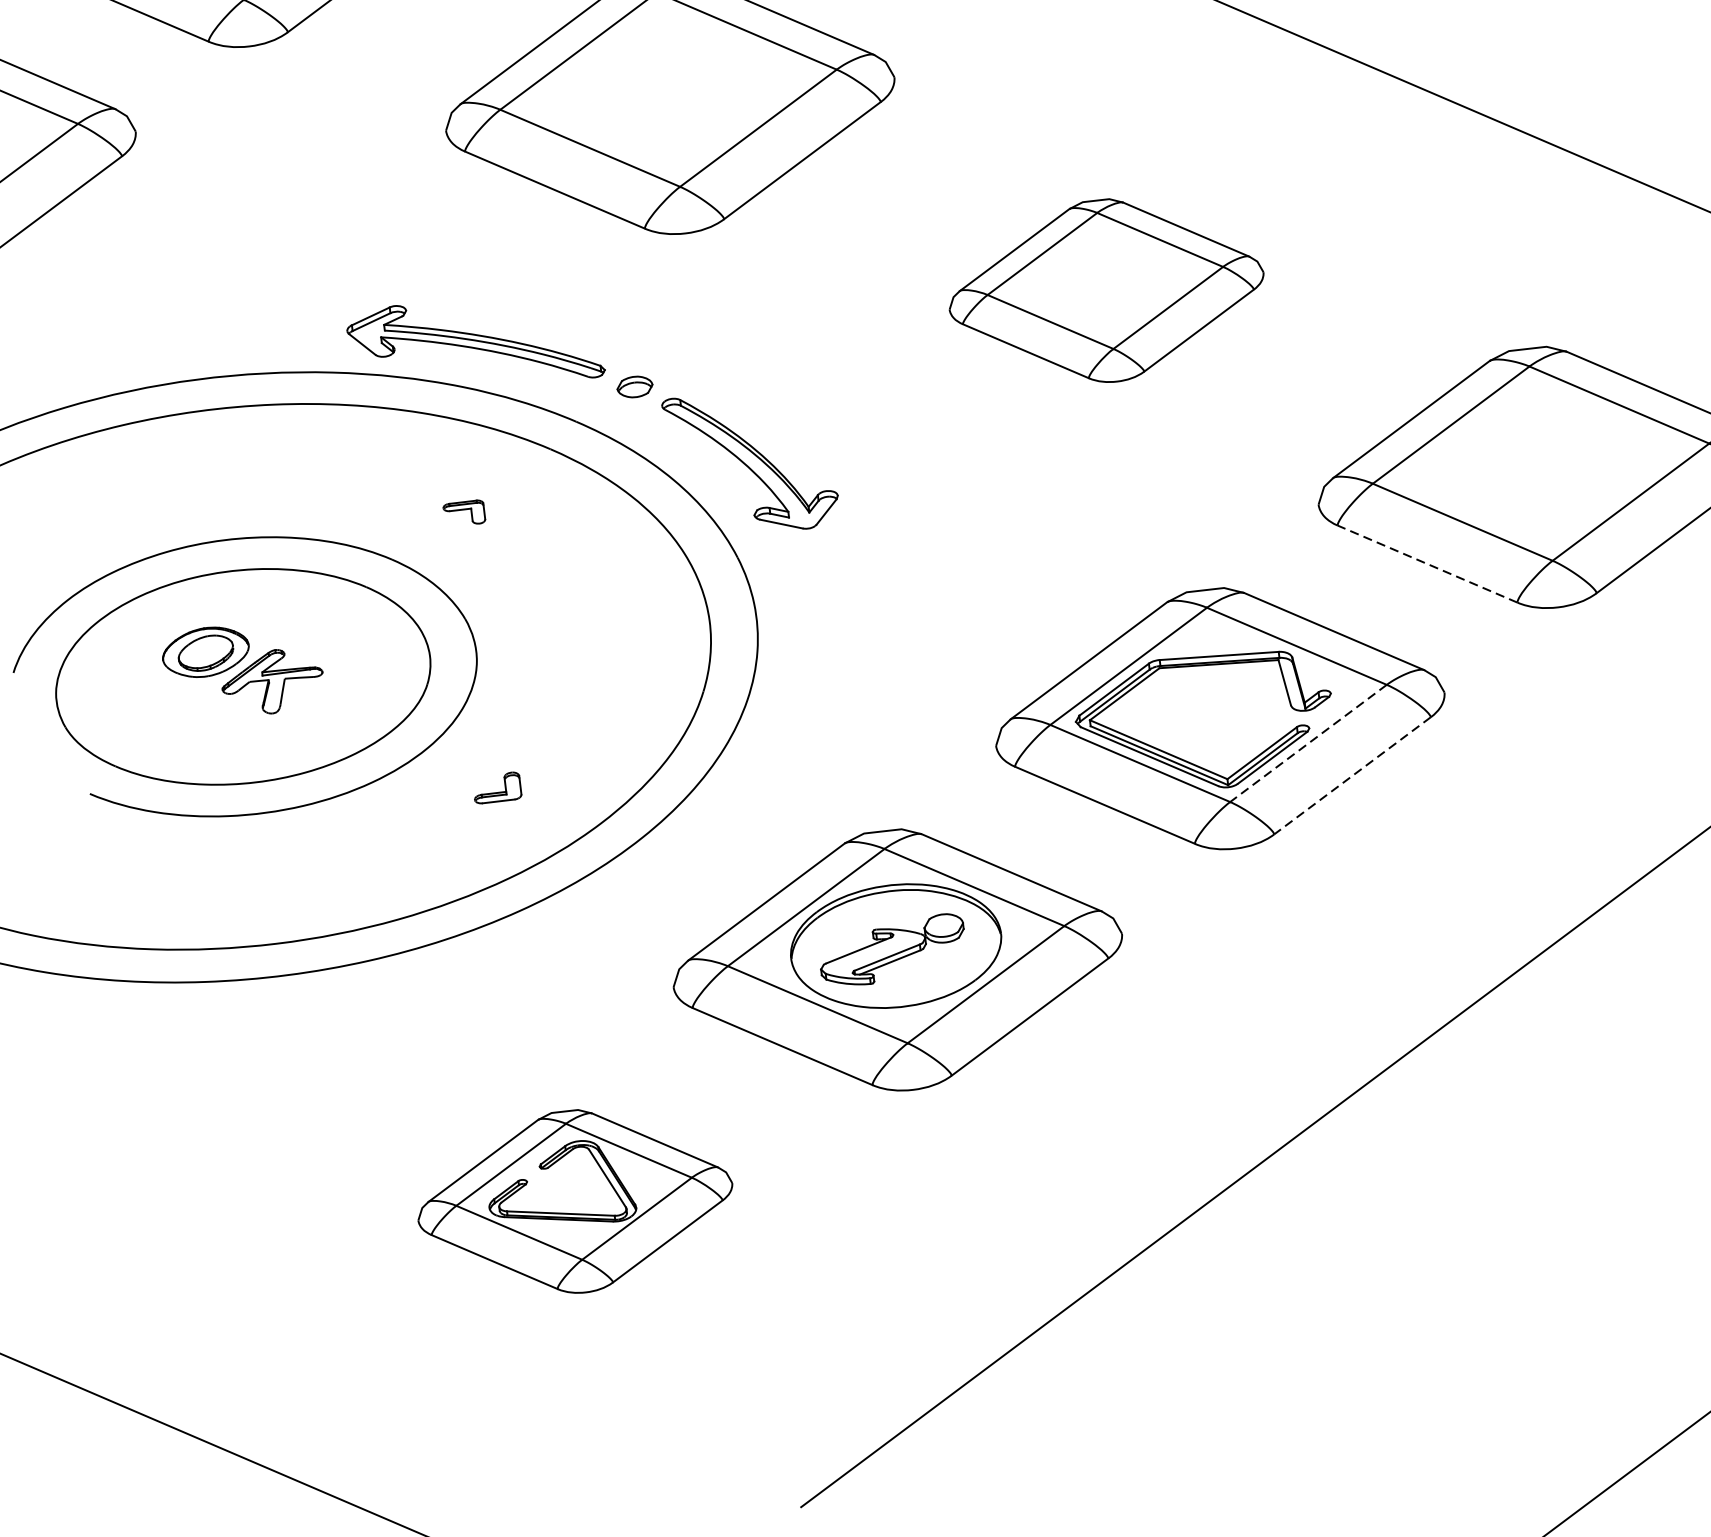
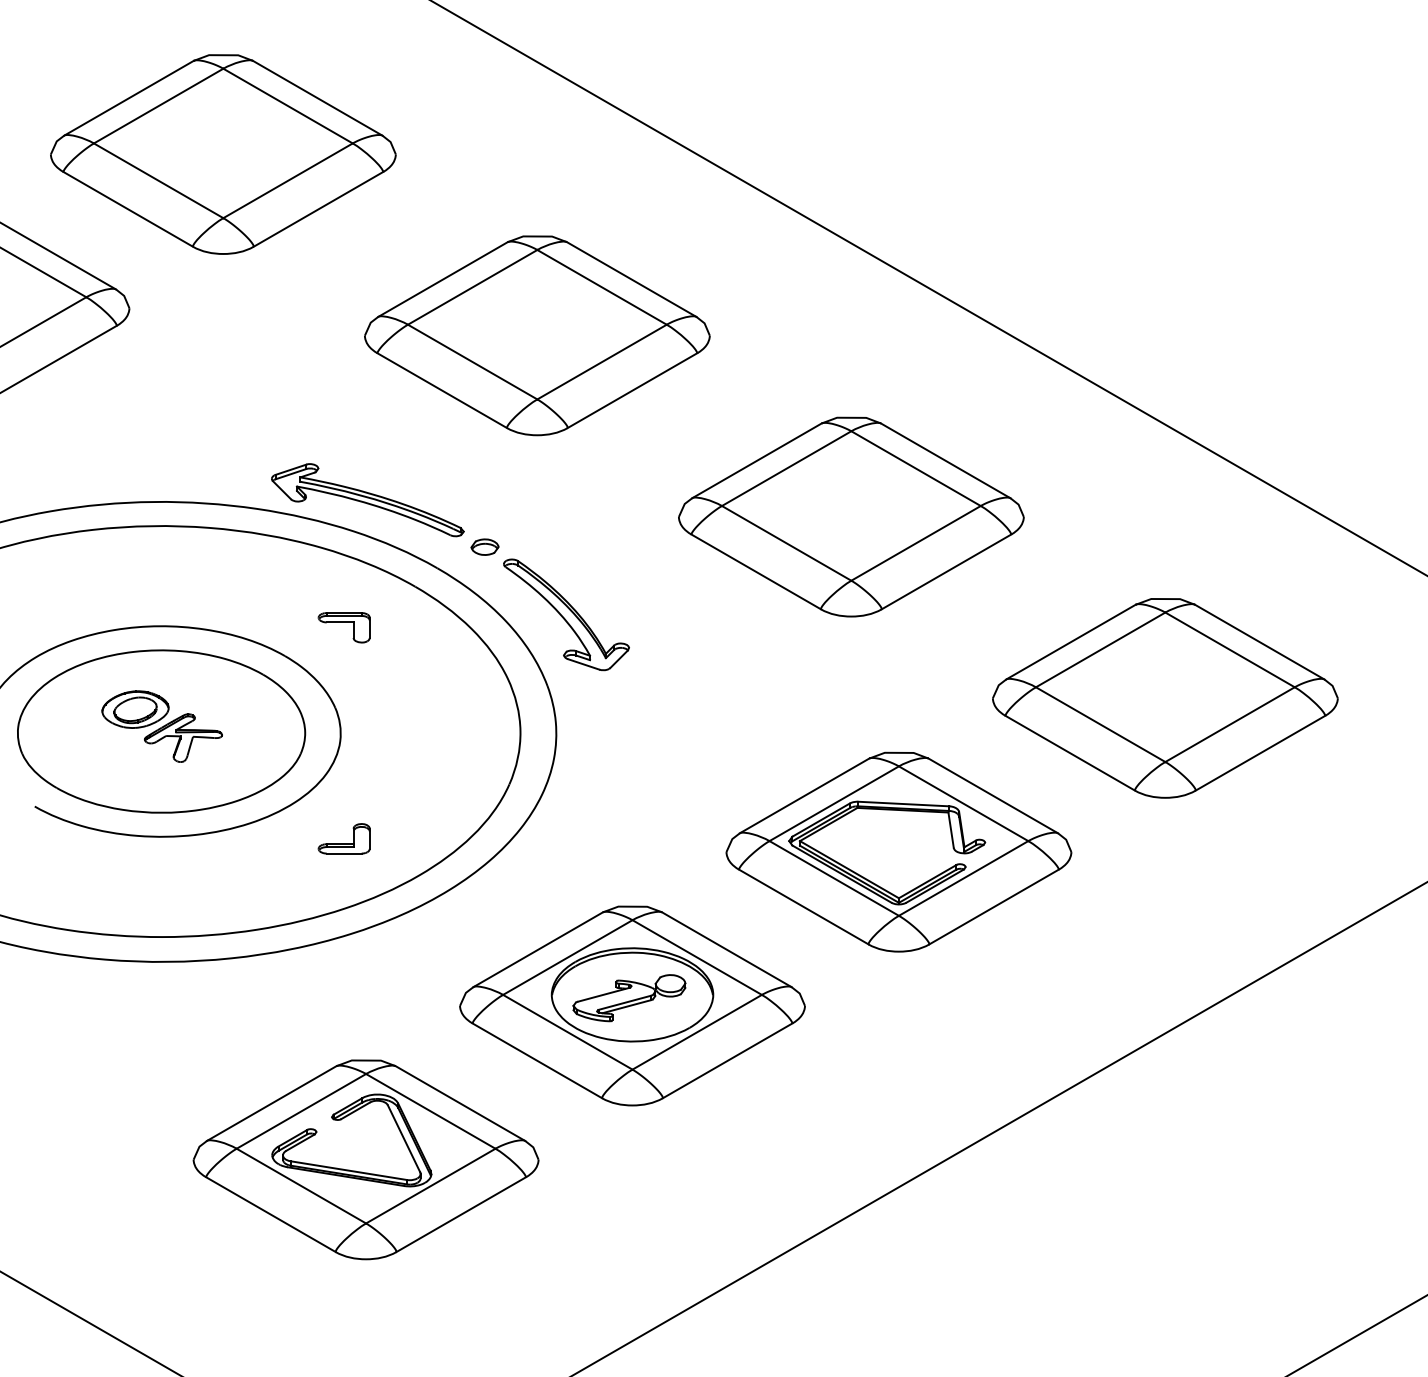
part: (1106, 290) -> (851, 516), size x1.43
part: (463, 513) -> (343, 627), size x1.67
line: (1428, 564) -> (1070, 753), dashed -> solid
line: (1308, 743) -> (963, 878), dashed -> solid
line: (1353, 776) -> (994, 907), dashed -> solid
part: (496, 787) -> (343, 838), size x1.43
part: (574, 1201) -> (365, 1159), size x1.43

